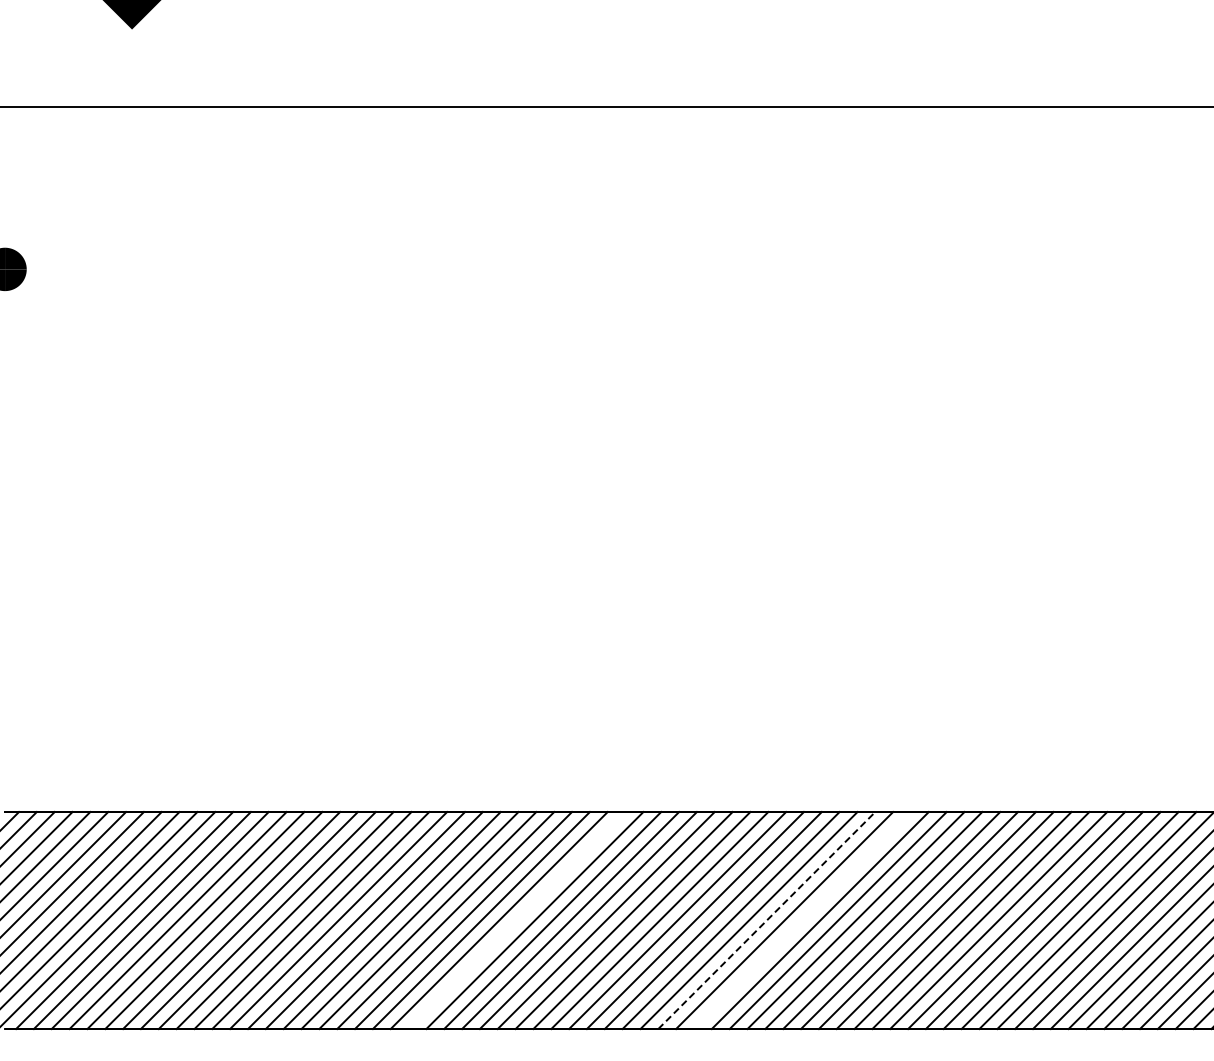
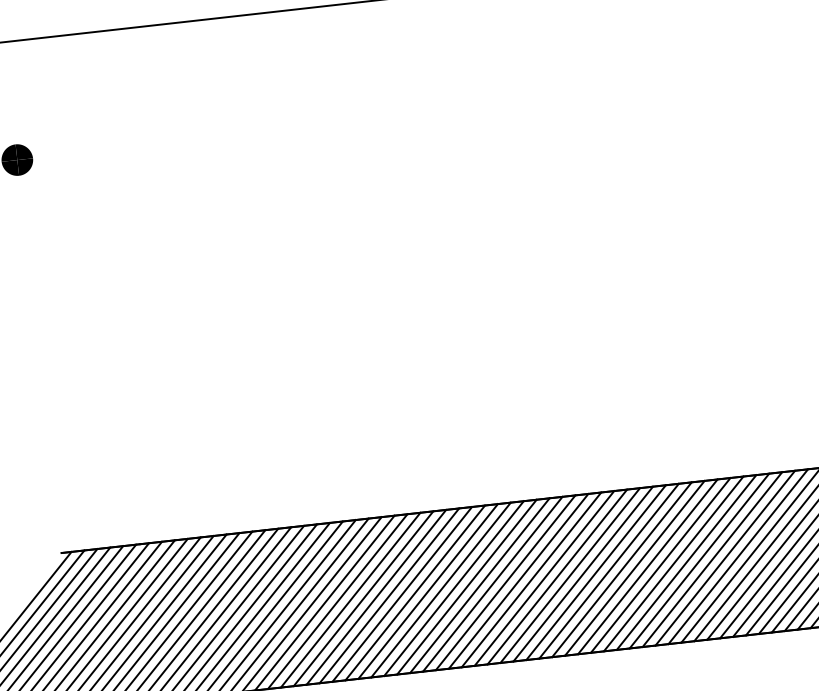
line: (516, 920) -> (440, 590), added
line: (767, 920) -> (622, 569), dashed -> solid
line: (802, 920) -> (647, 566), added

